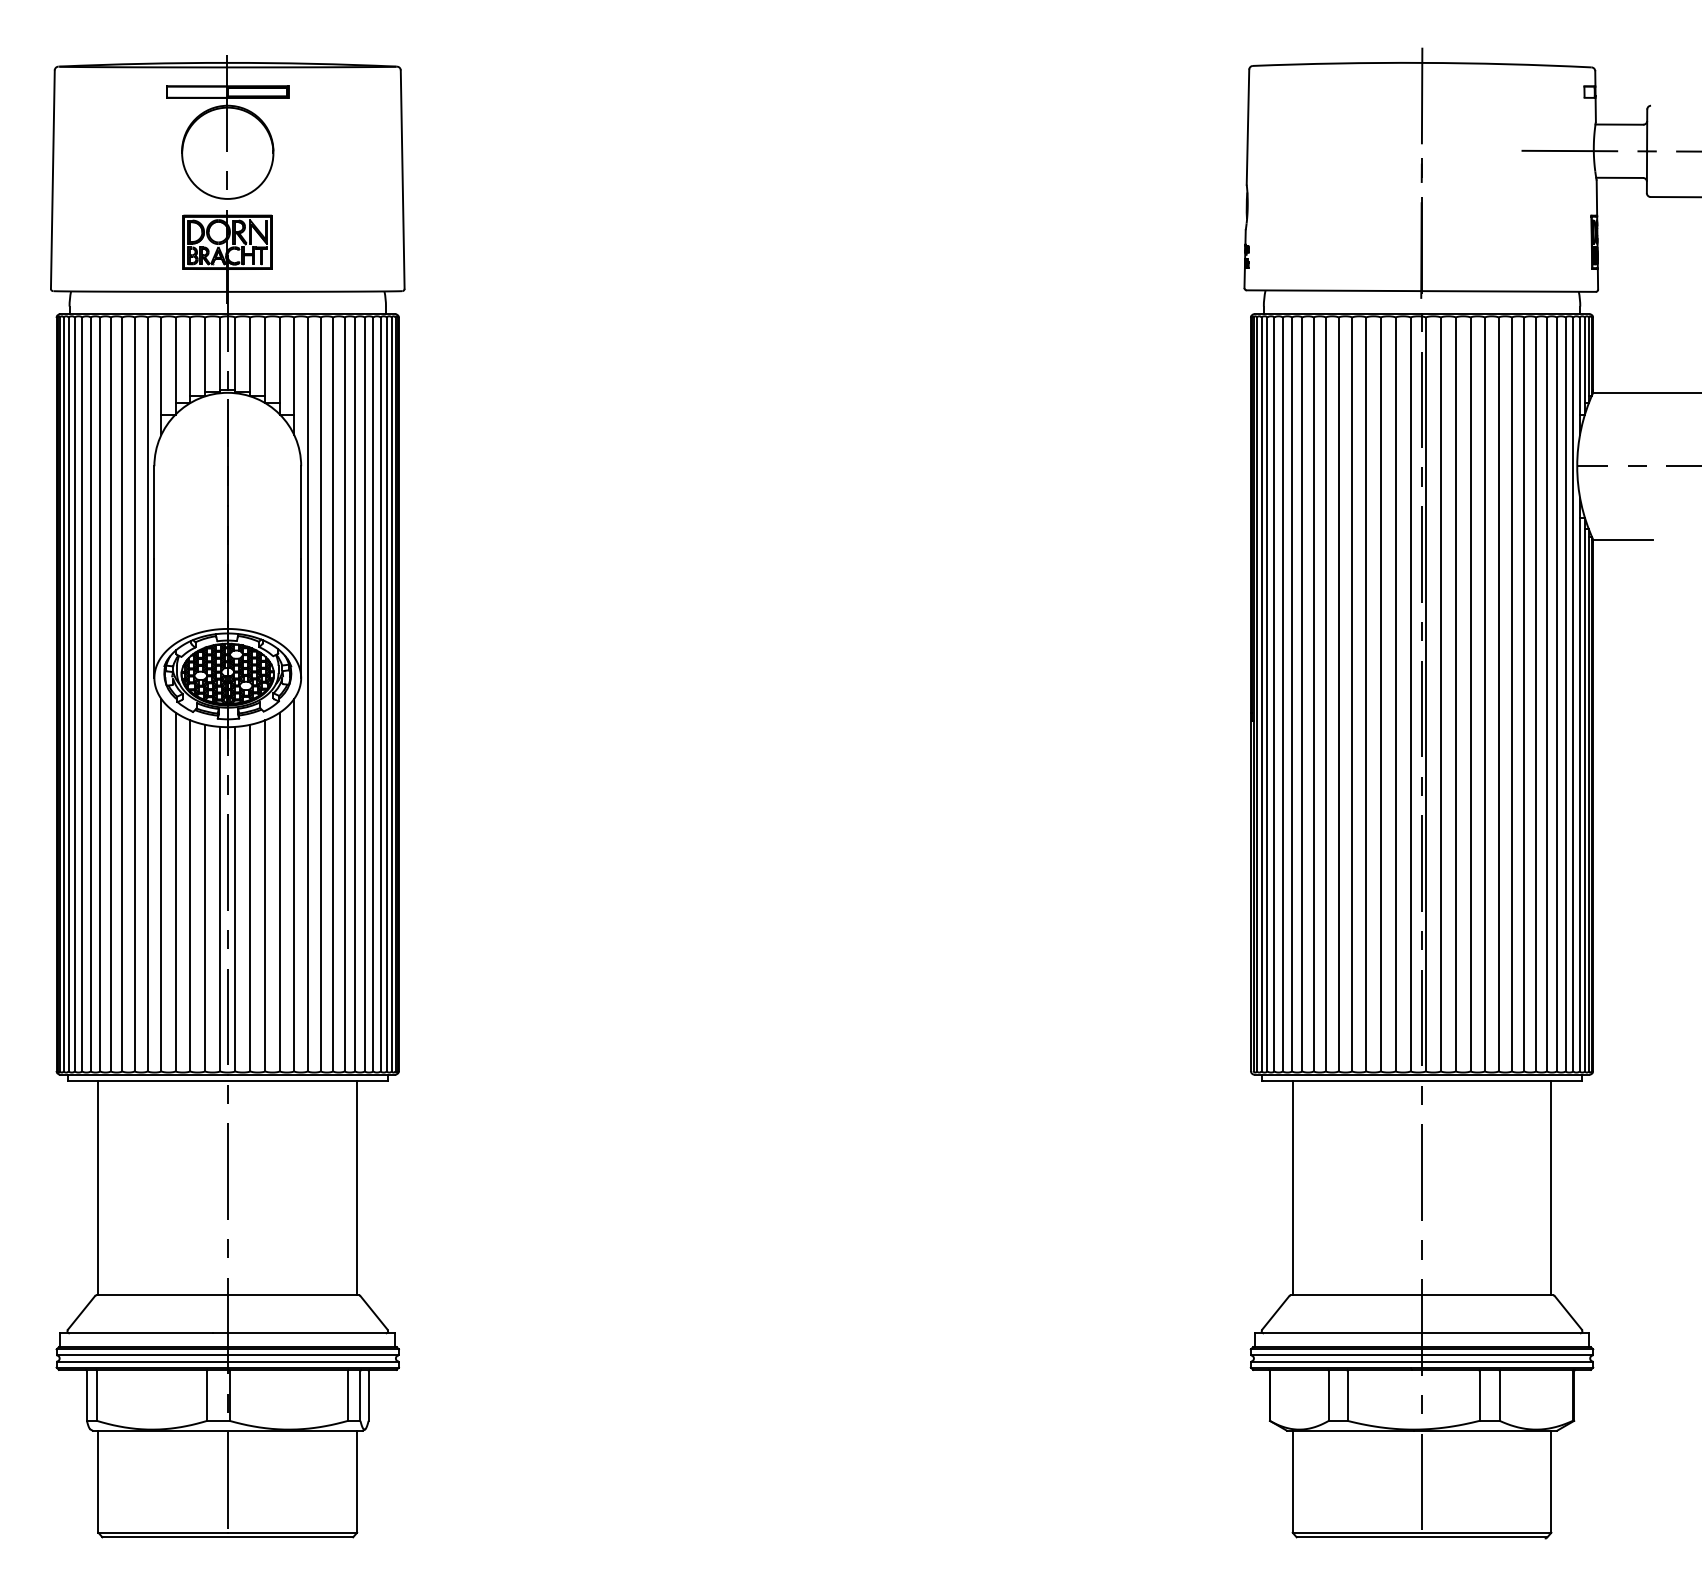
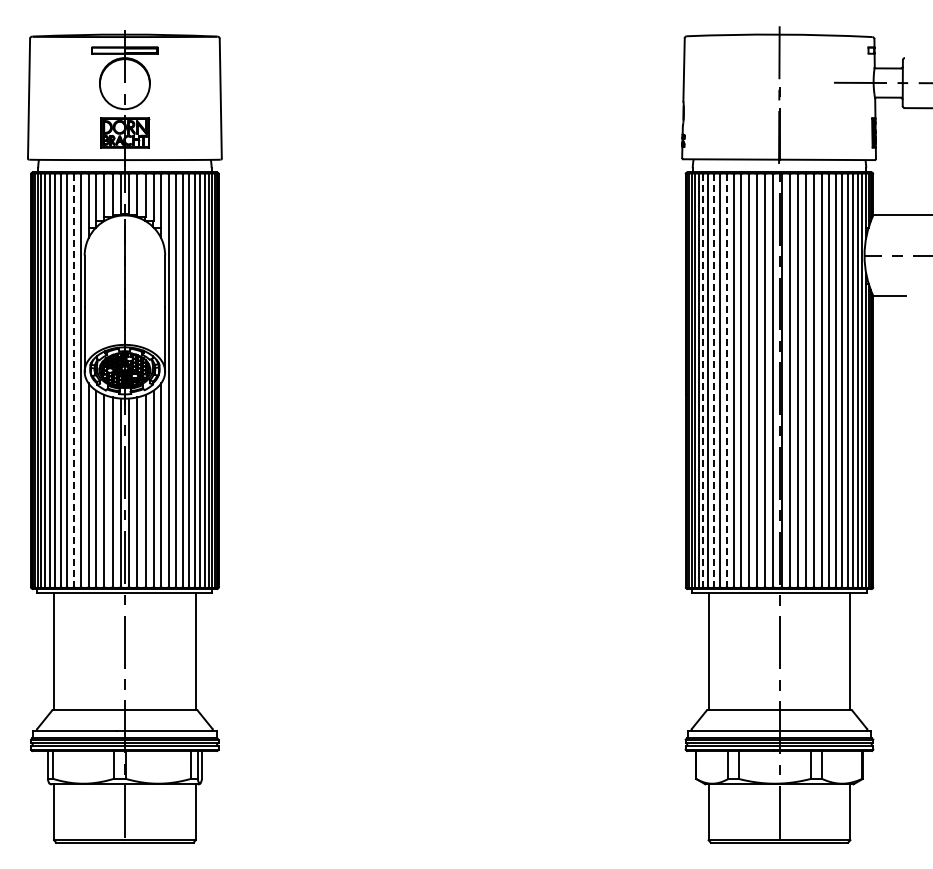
line: (133, 695) -> (73, 381), solid -> dashed
line: (1283, 695) -> (703, 381), solid -> dashed
line: (1301, 695) -> (713, 381), solid -> dashed
line: (1325, 695) -> (726, 381), solid -> dashed

